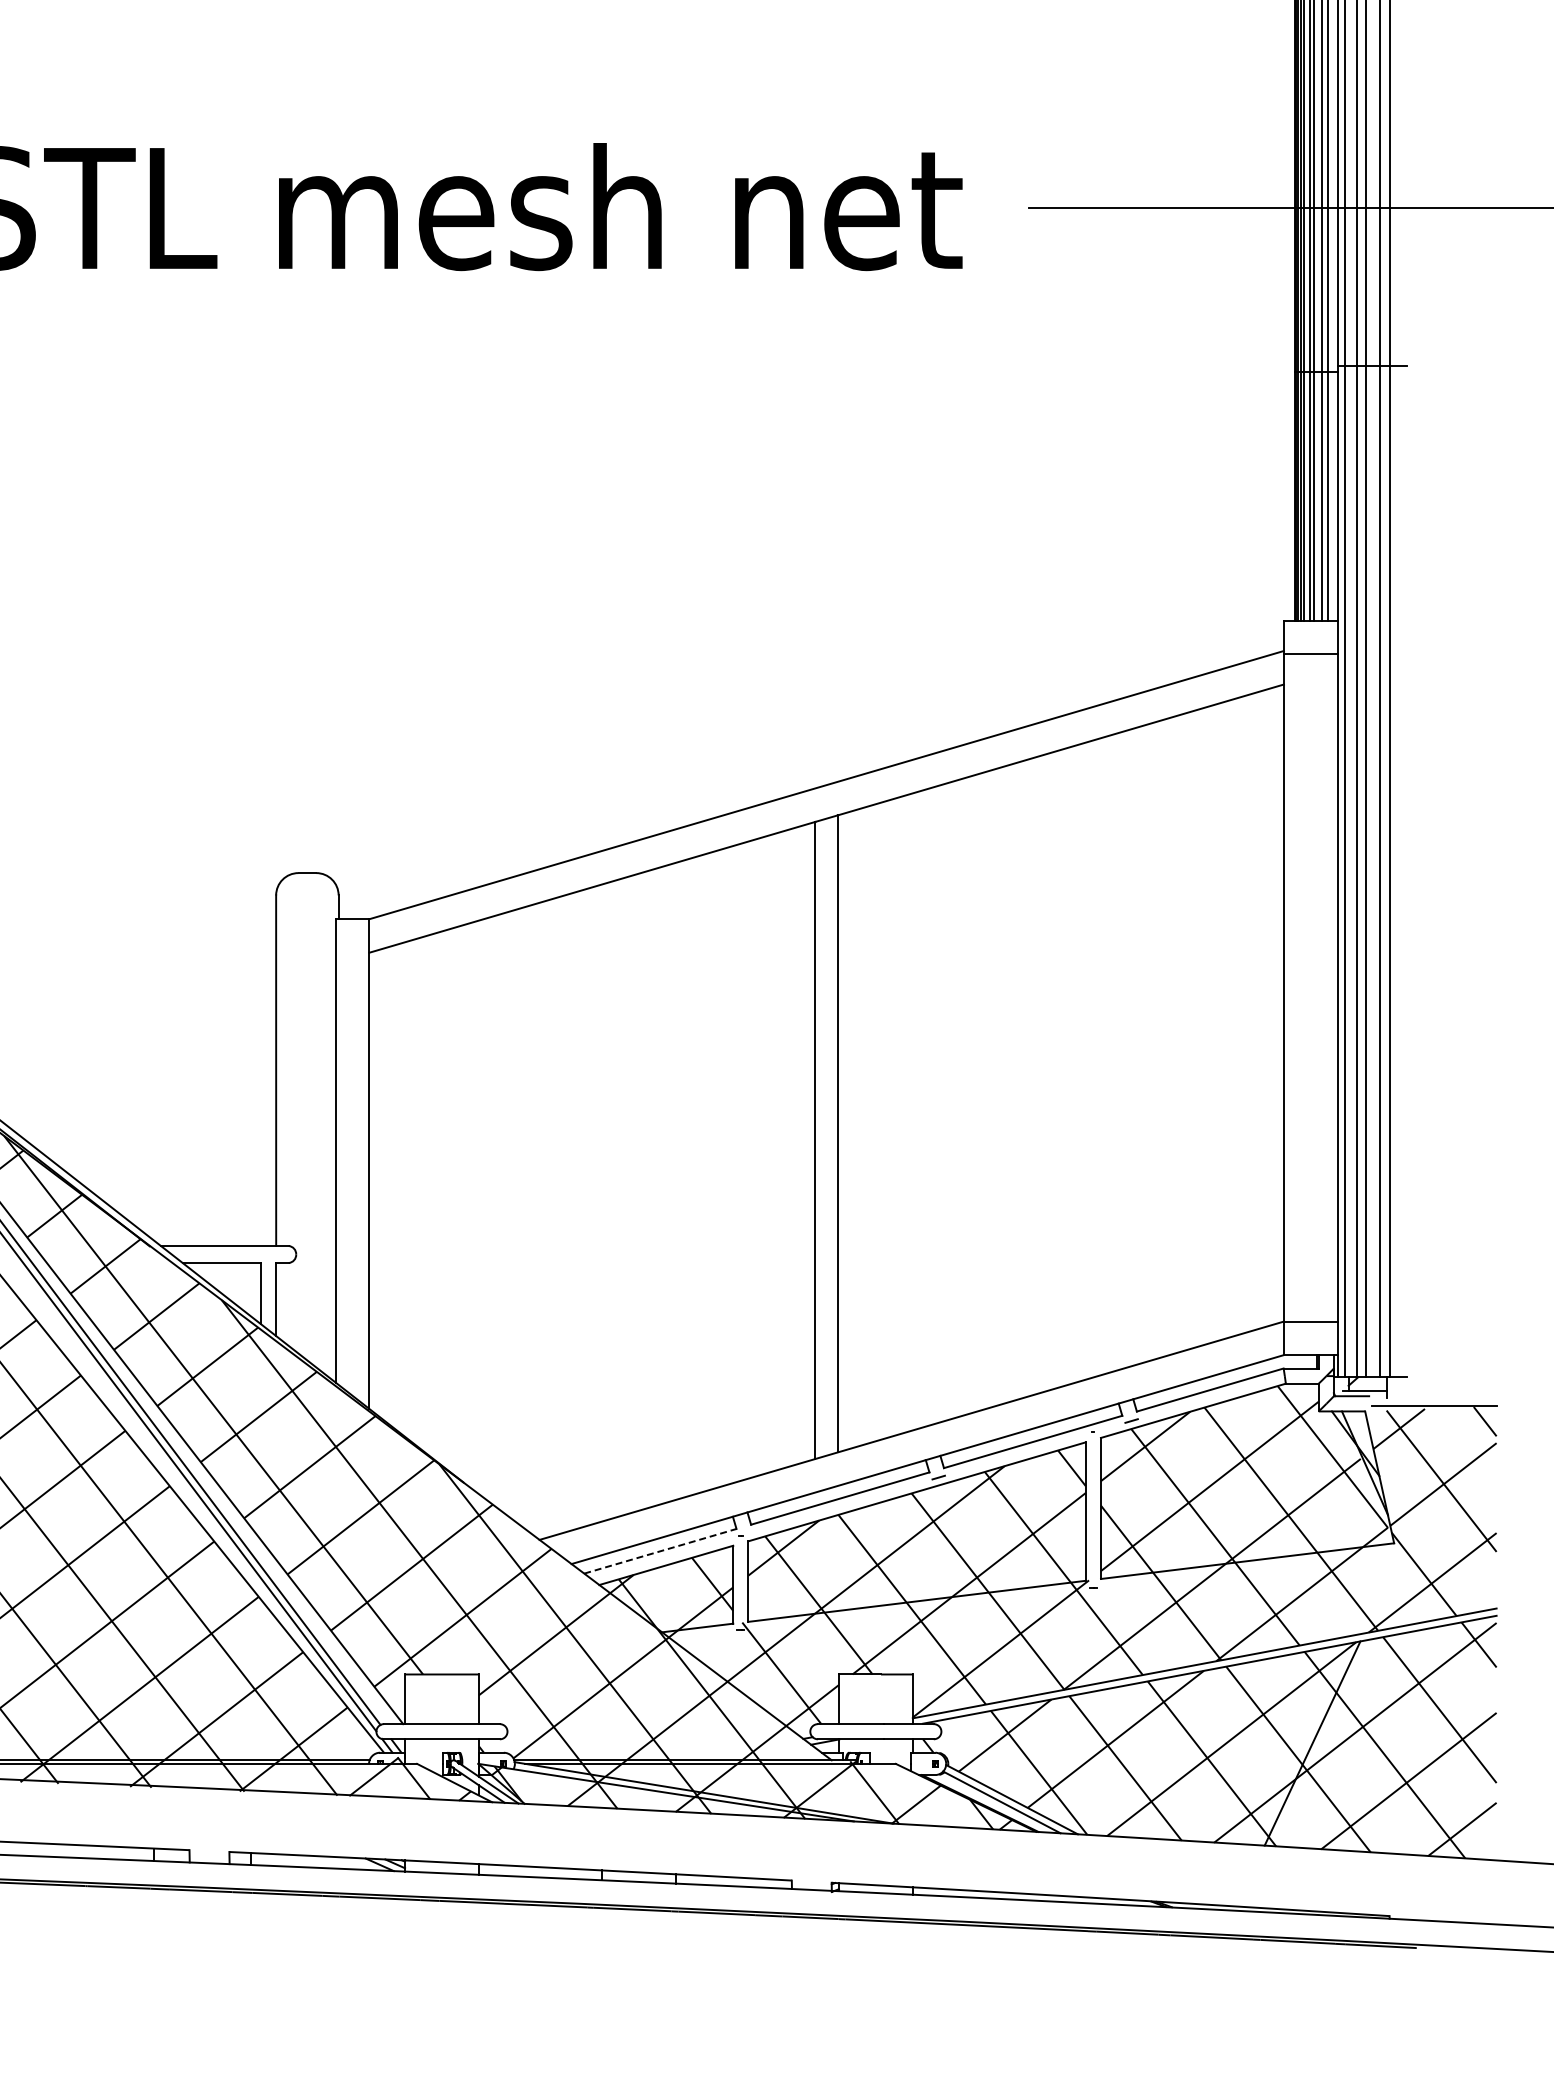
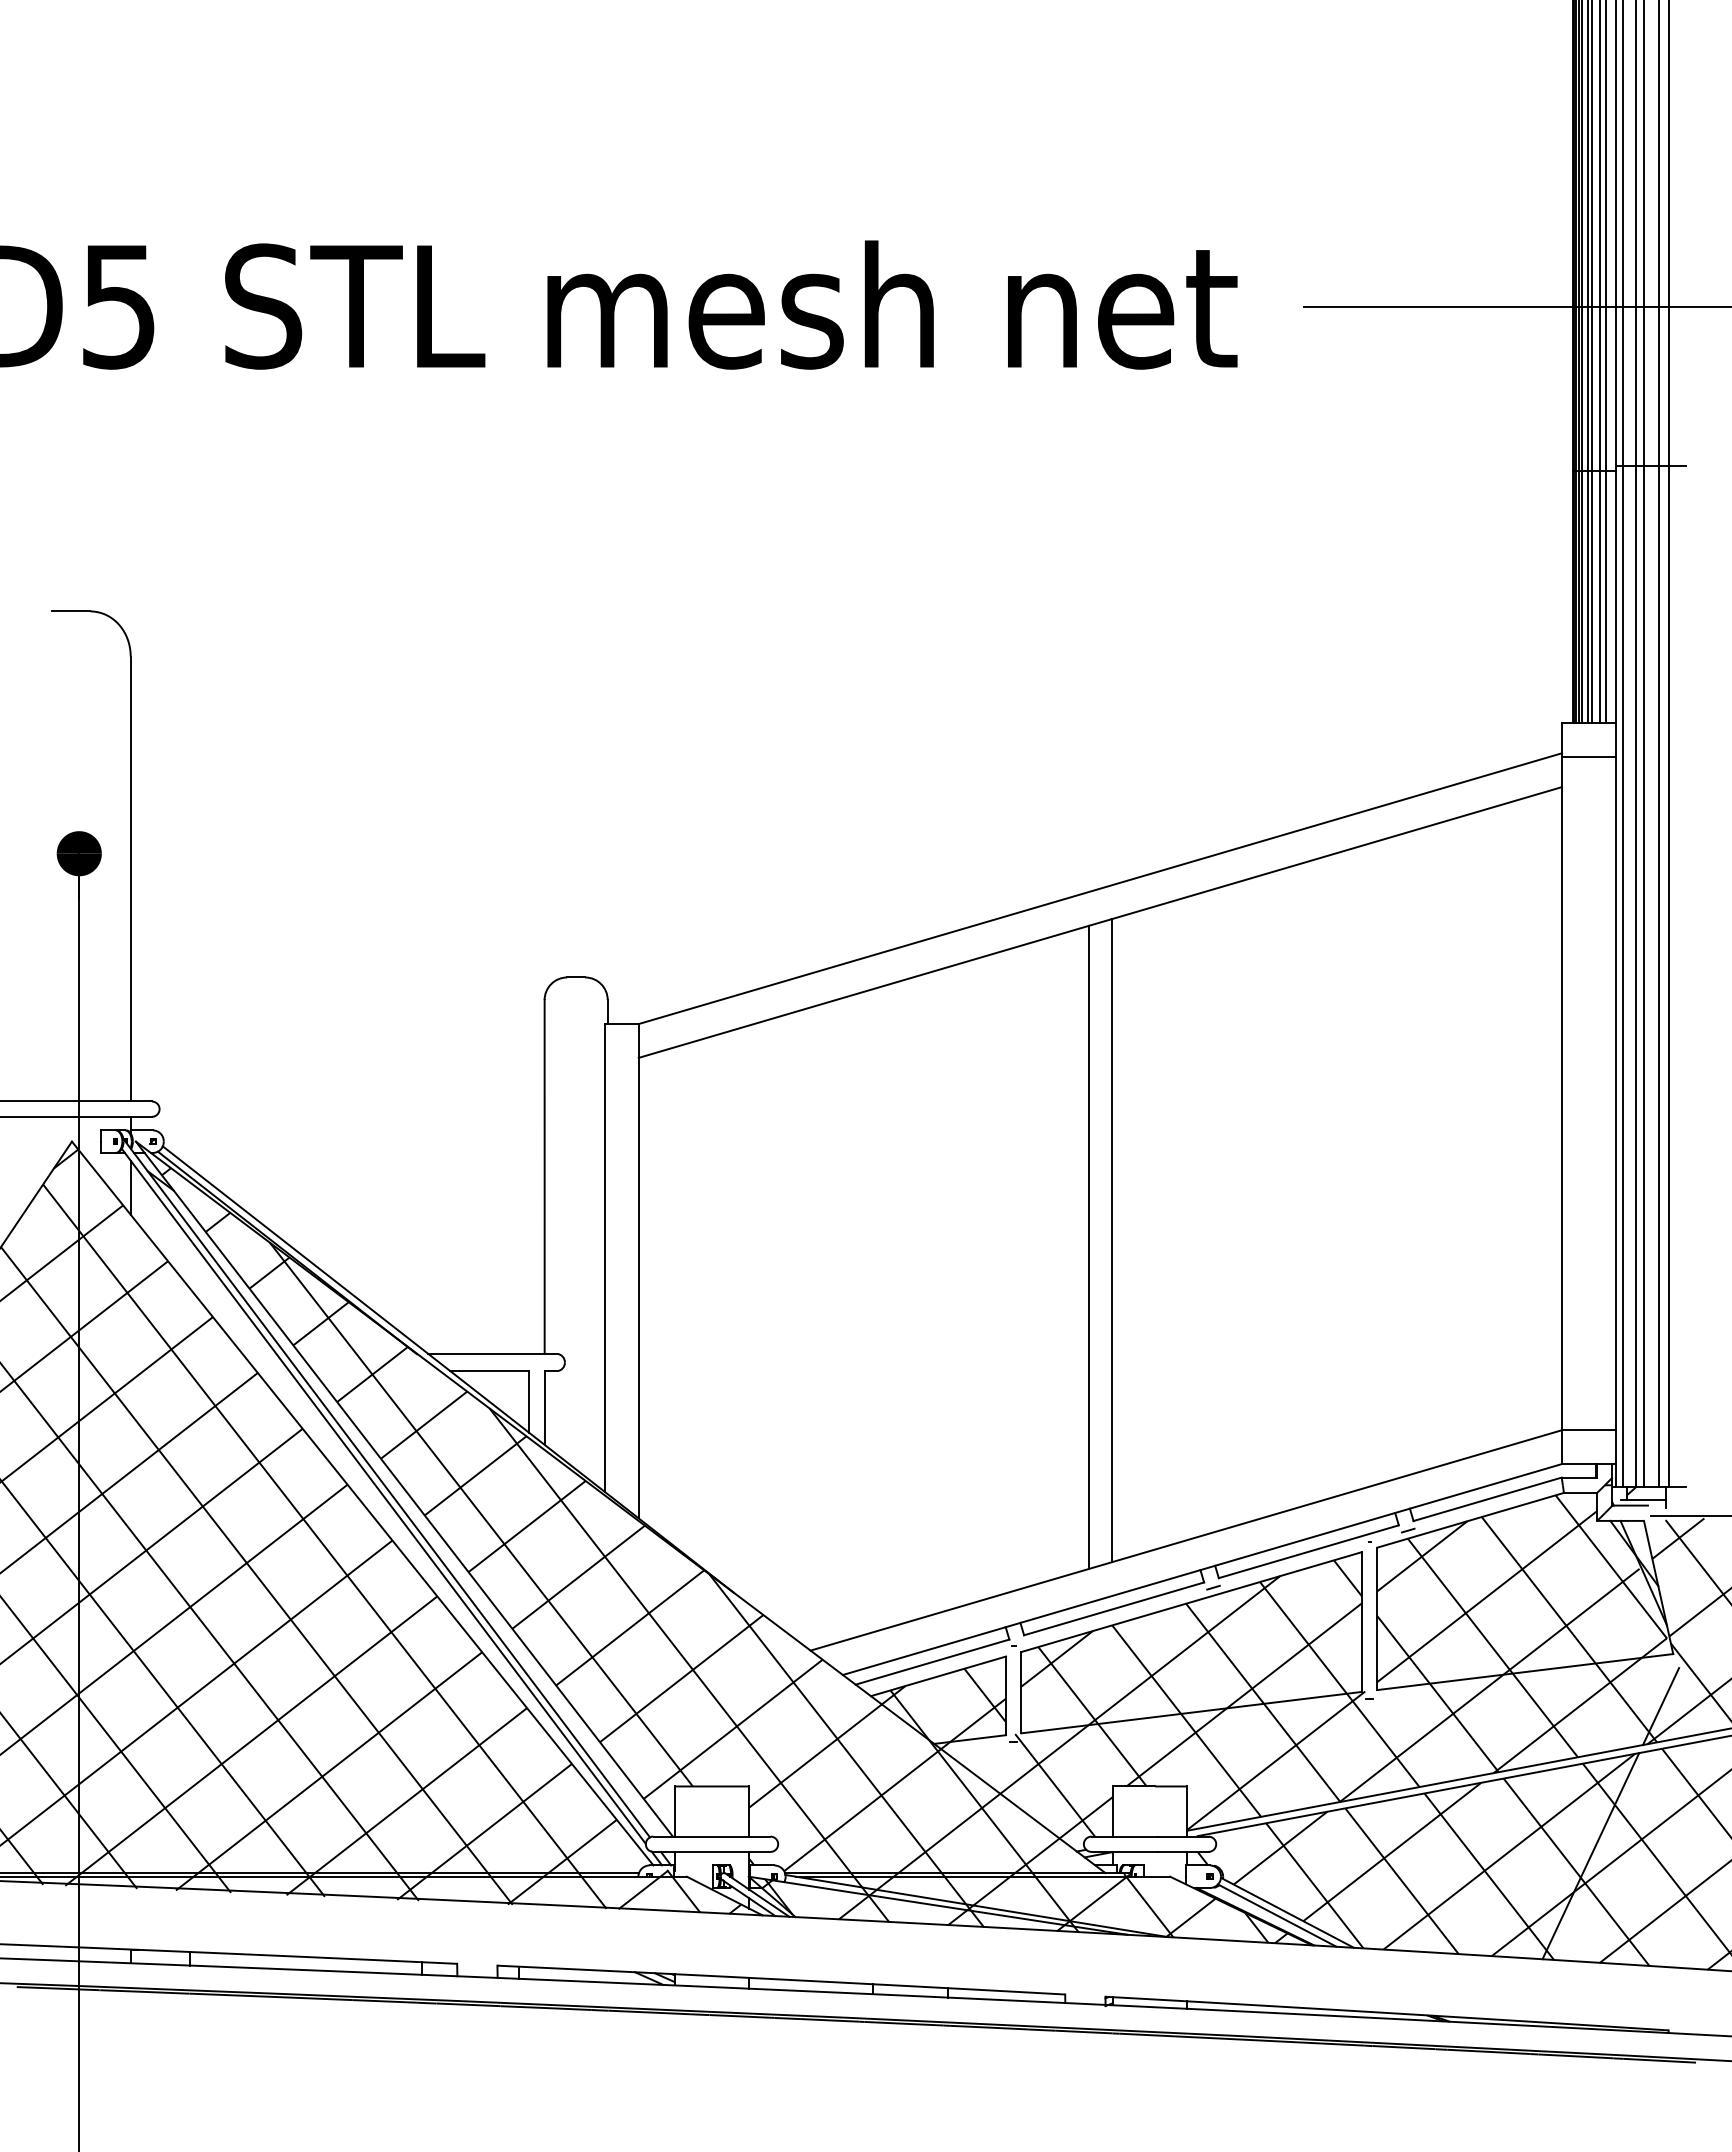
line: (661, 1550) -> (933, 1661), dashed -> solid
line: (1382, 1595) -> (1661, 1706), added

